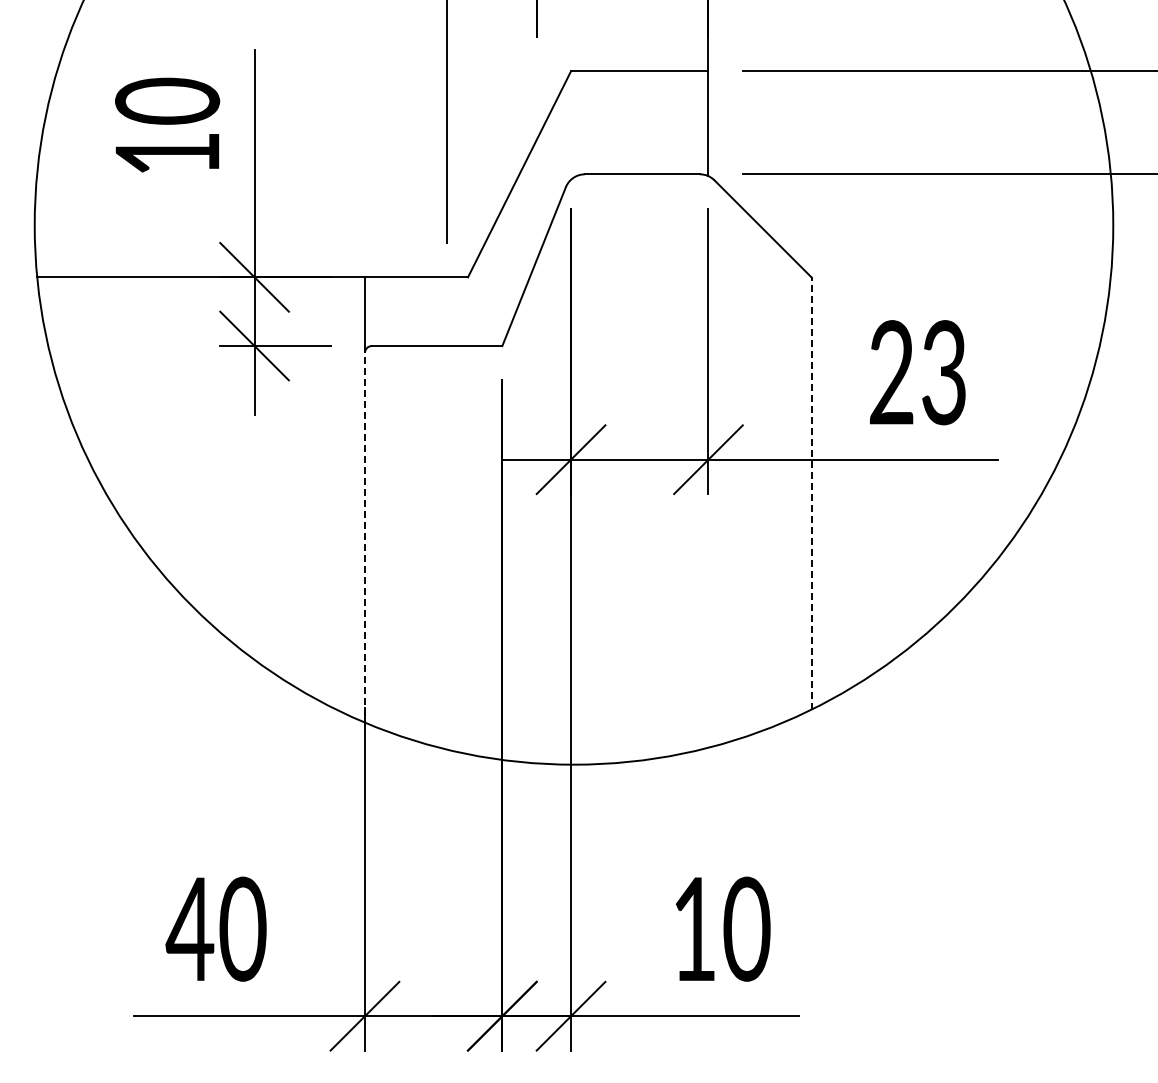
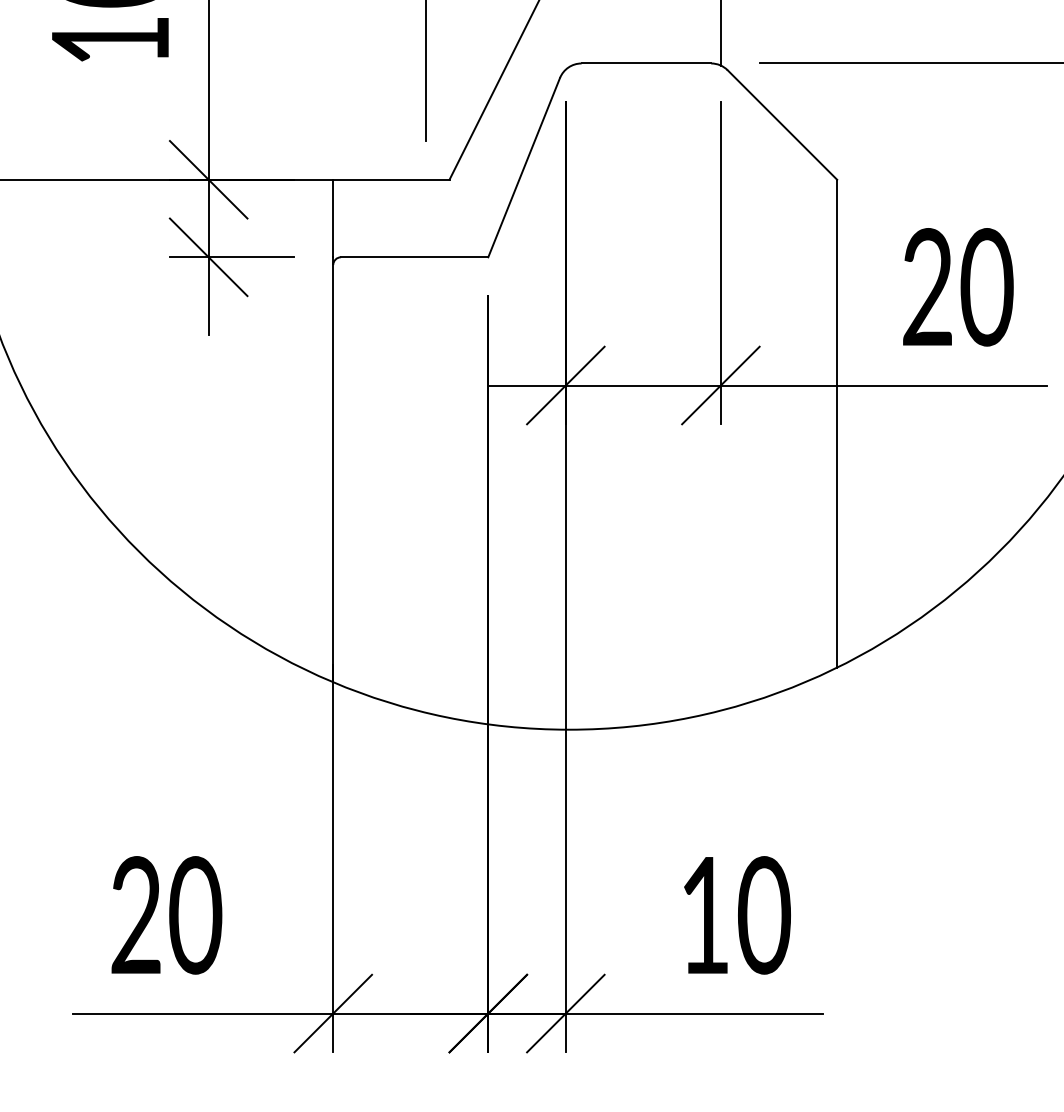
text: (944, 372) -> (987, 287), 23 -> 20
line: (811, 492) -> (837, 422), dashed -> solid
line: (364, 534) -> (332, 469), dashed -> solid
text: (189, 928) -> (135, 914), 40 -> 20

